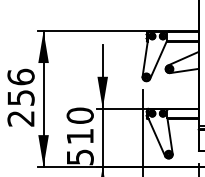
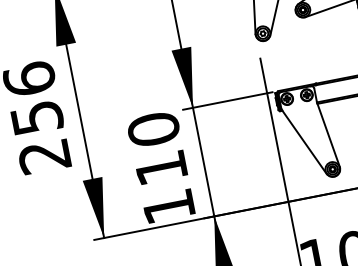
text: (80, 157) -> (169, 207), 510 -> 110

